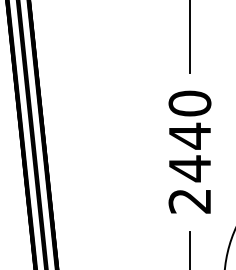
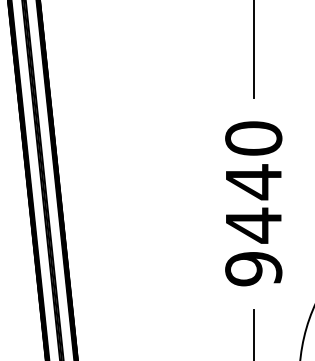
text: (189, 201) -> (253, 269), 2440 -> 9440

